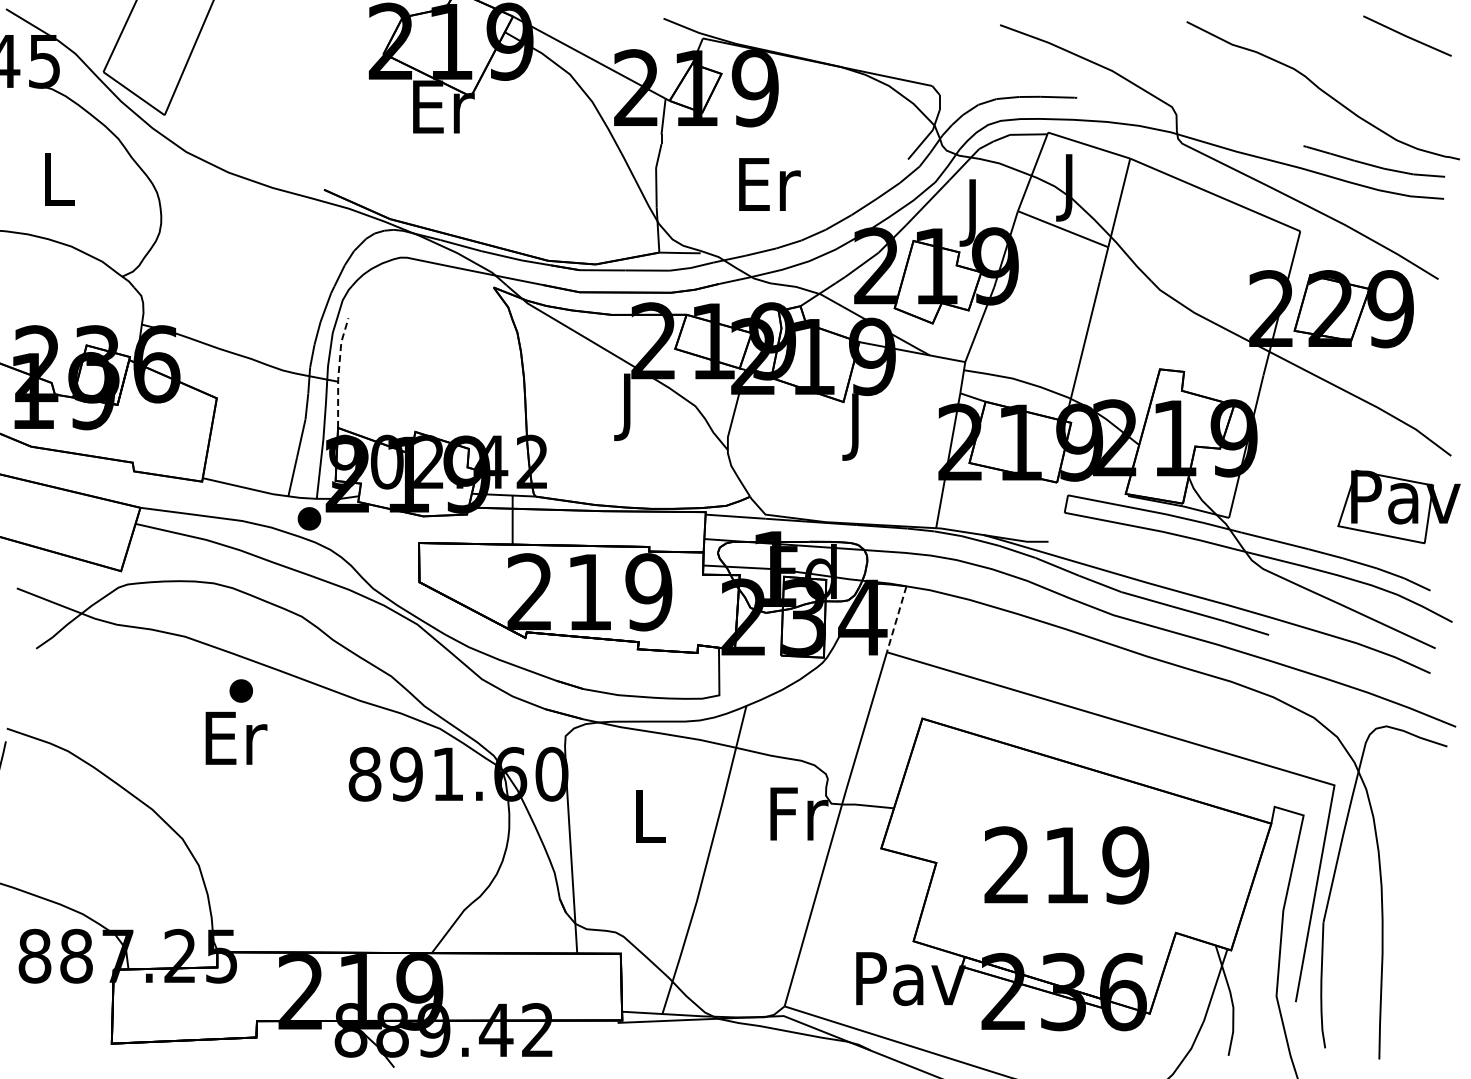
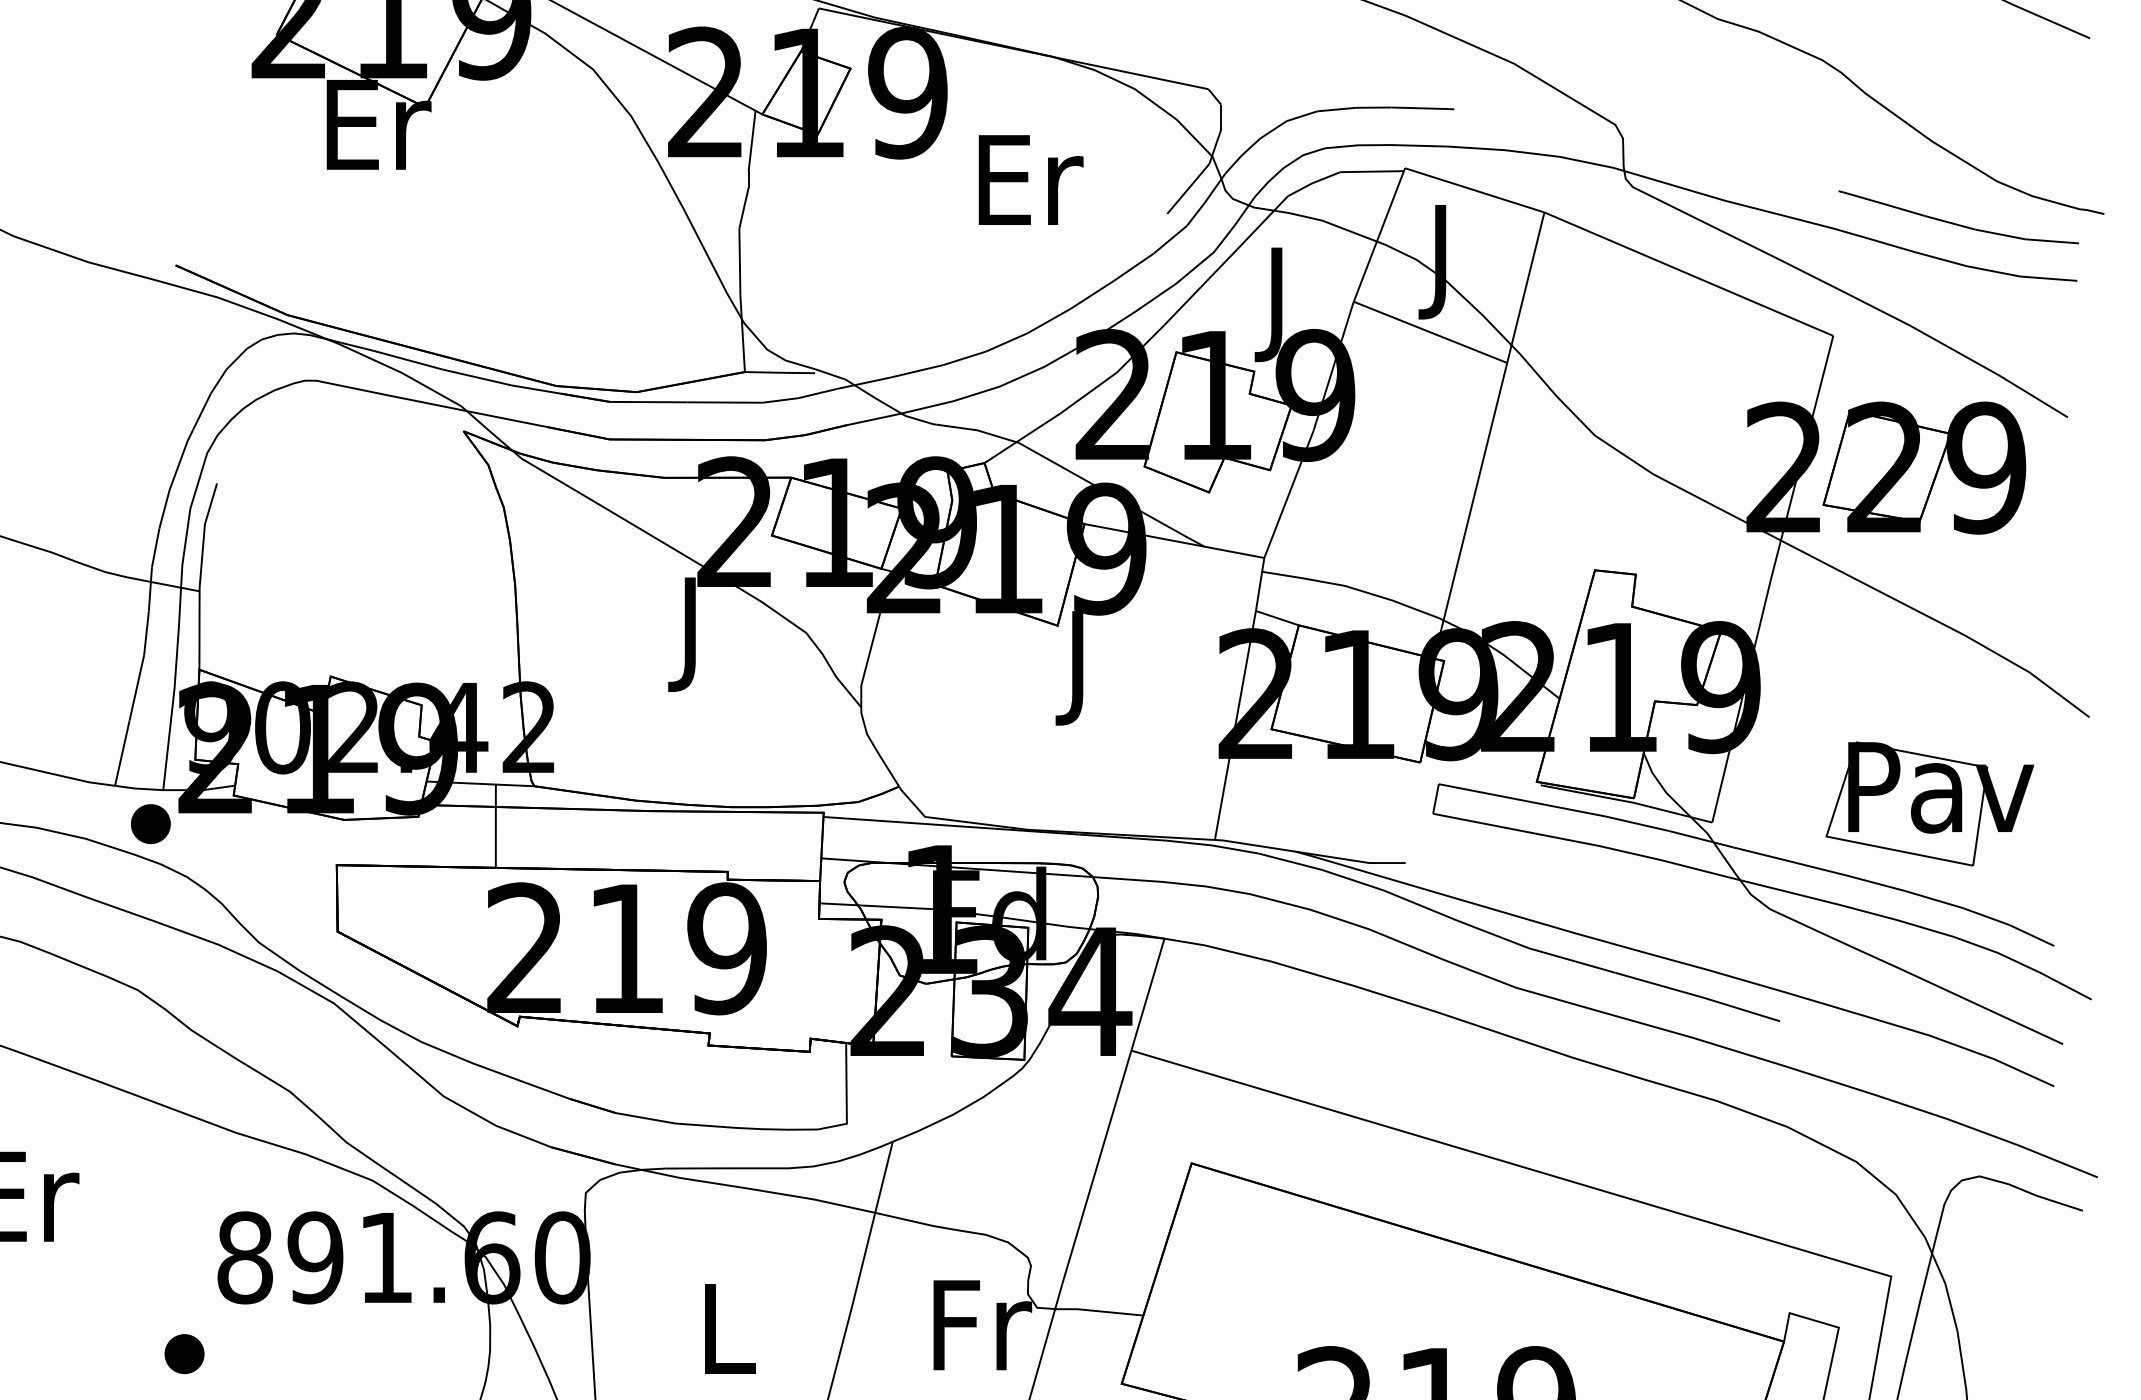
text: (769, 184) -> (1030, 180), moved
line: (338, 372) -> (200, 575), dashed -> solid
part: (1398, 506) -> (1928, 803), moved
line: (896, 619) -> (1147, 994), dashed -> solid
part: (240, 690) -> (183, 1353), moved

